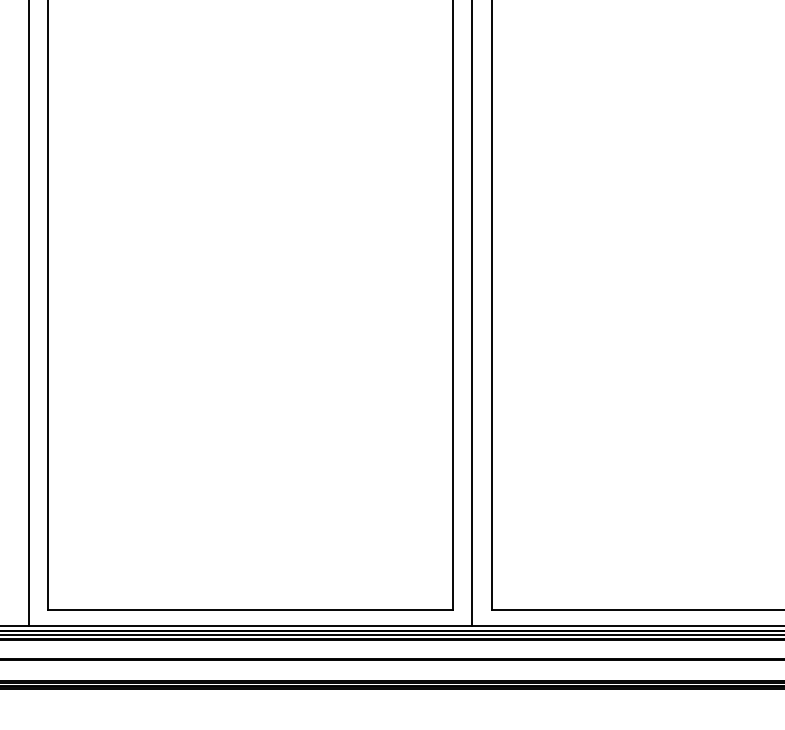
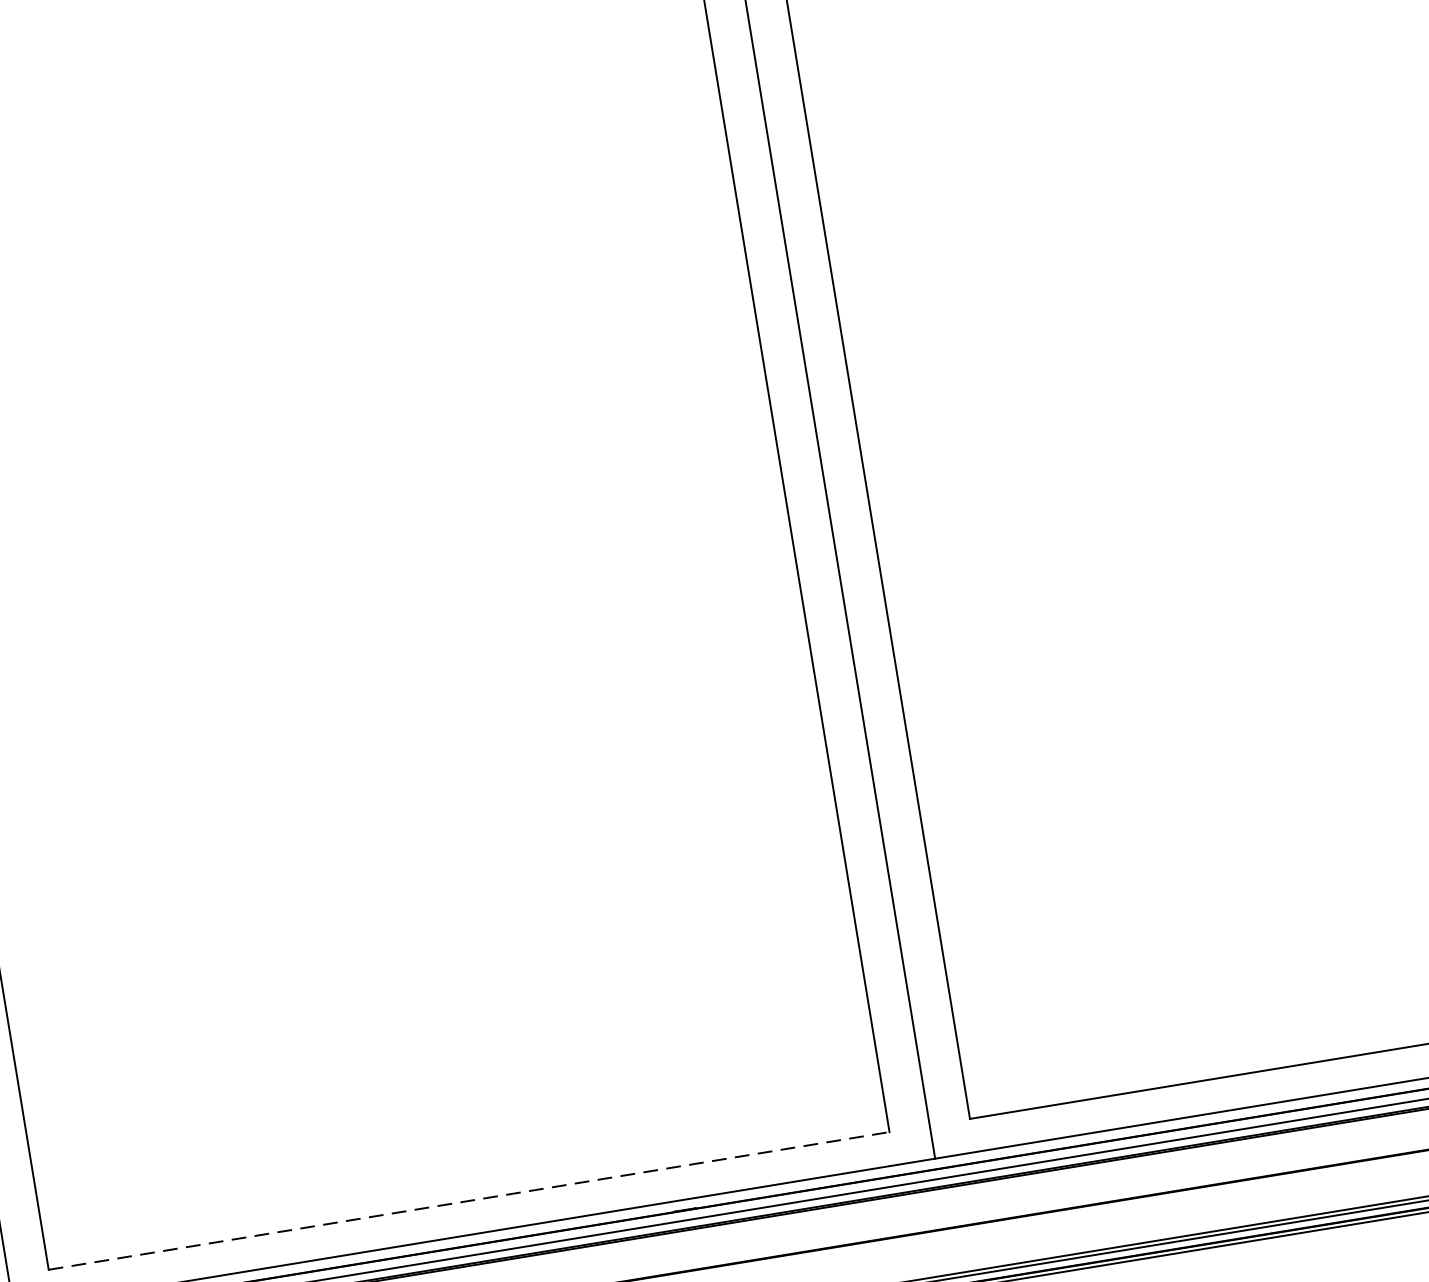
line: (251, 609) -> (470, 1200), solid -> dashed

